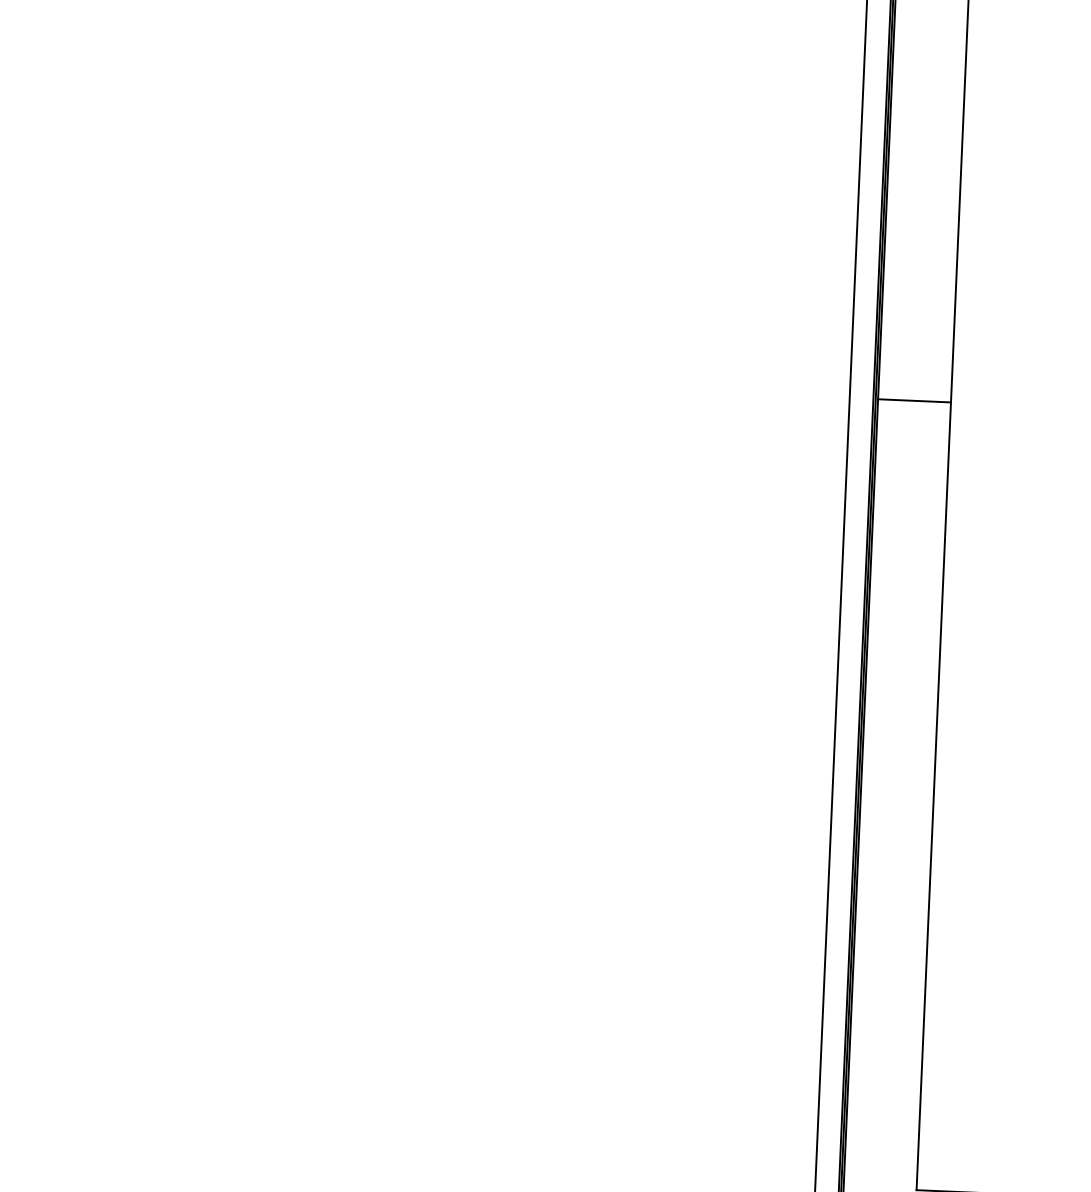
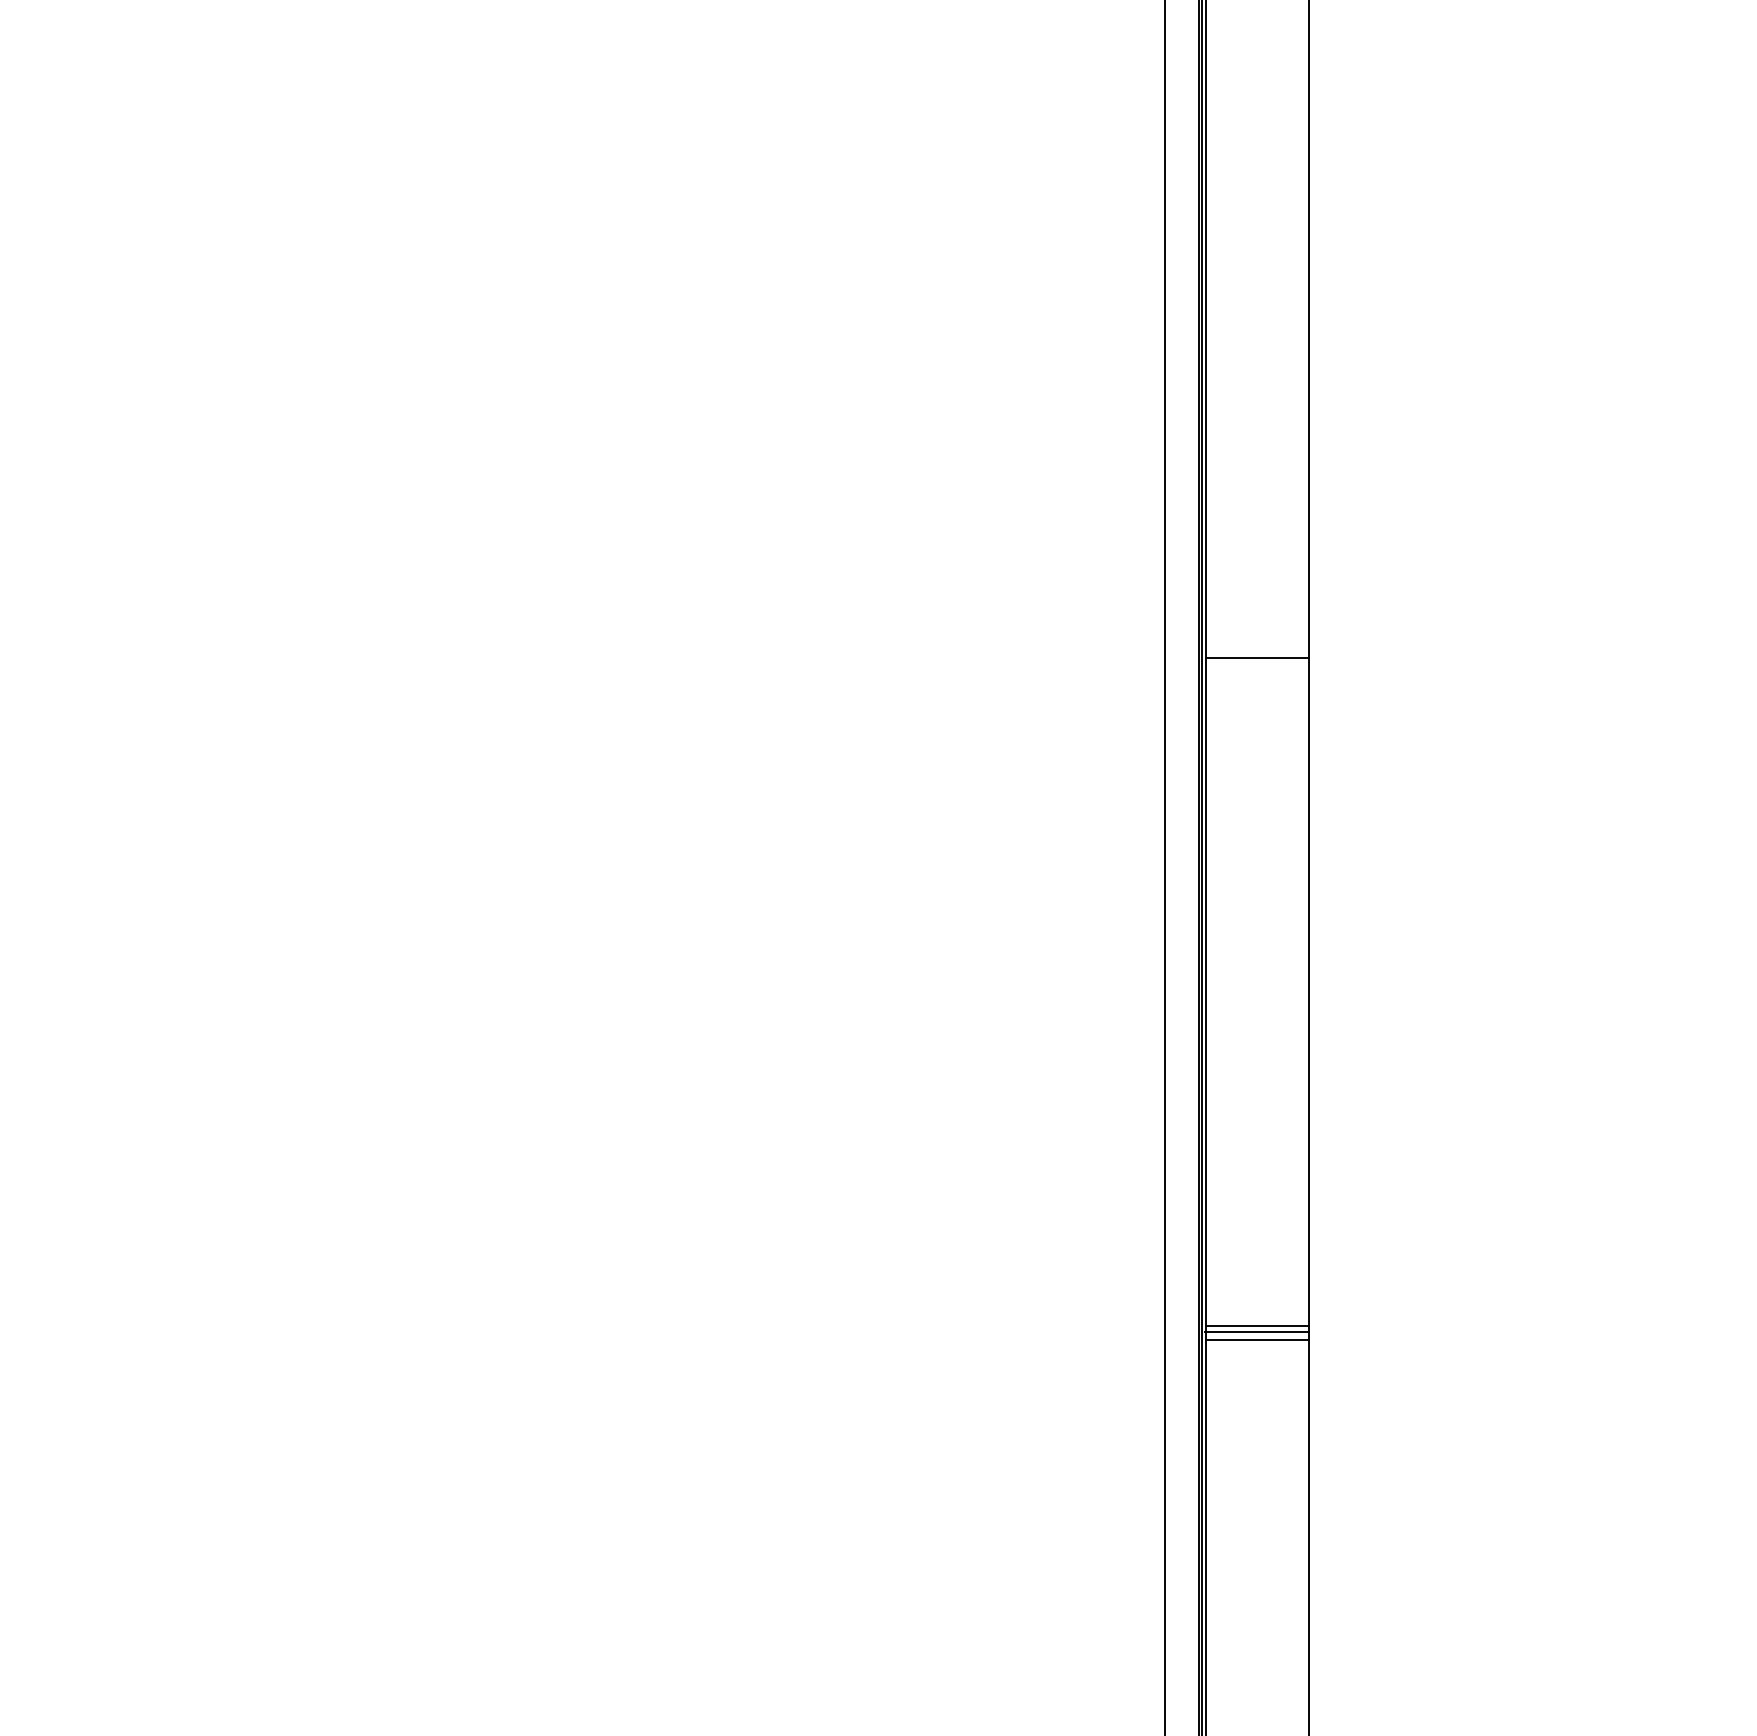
line: (893, 873) -> (1256, 1326), added
line: (893, 877) -> (1256, 1332), added
line: (893, 883) -> (1256, 1340), added

